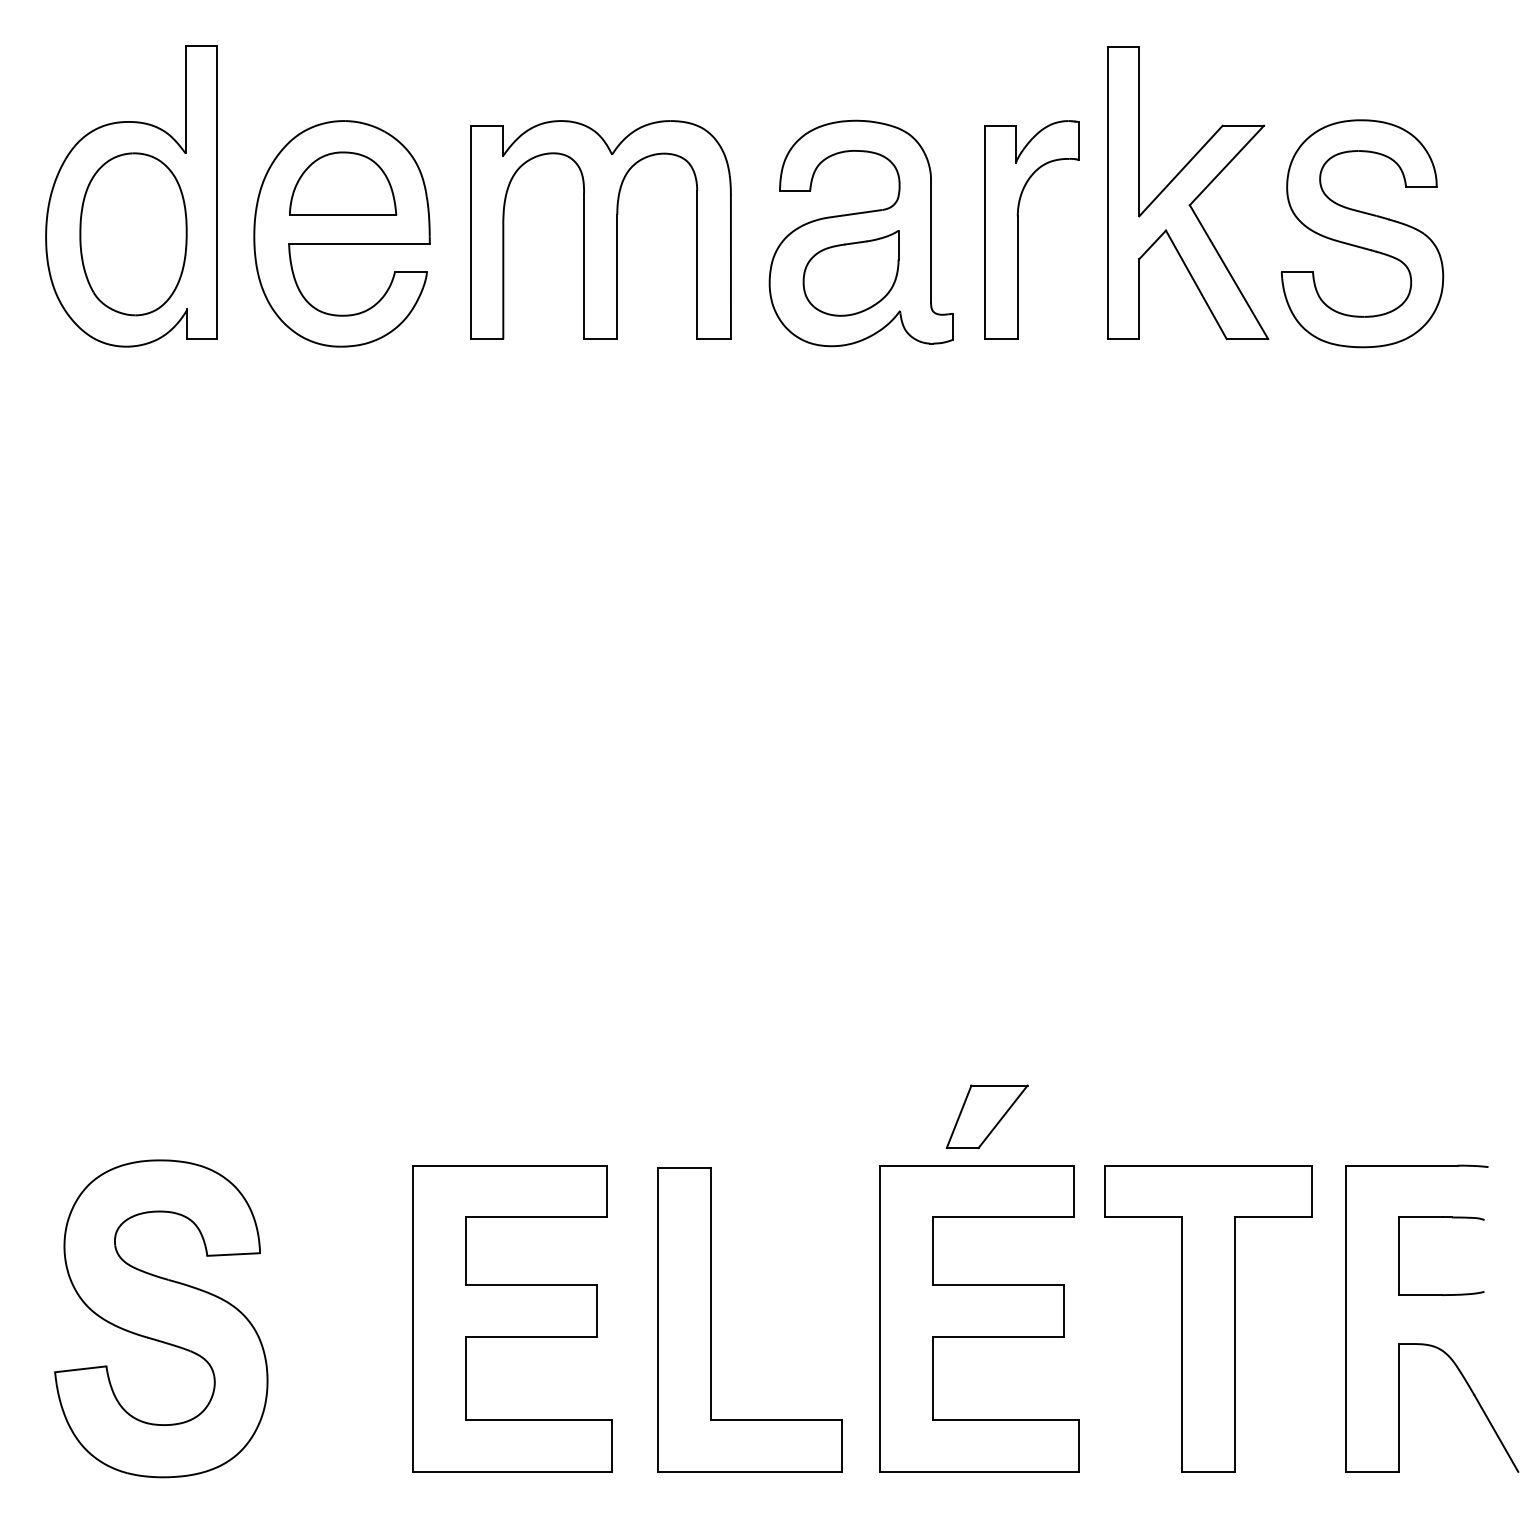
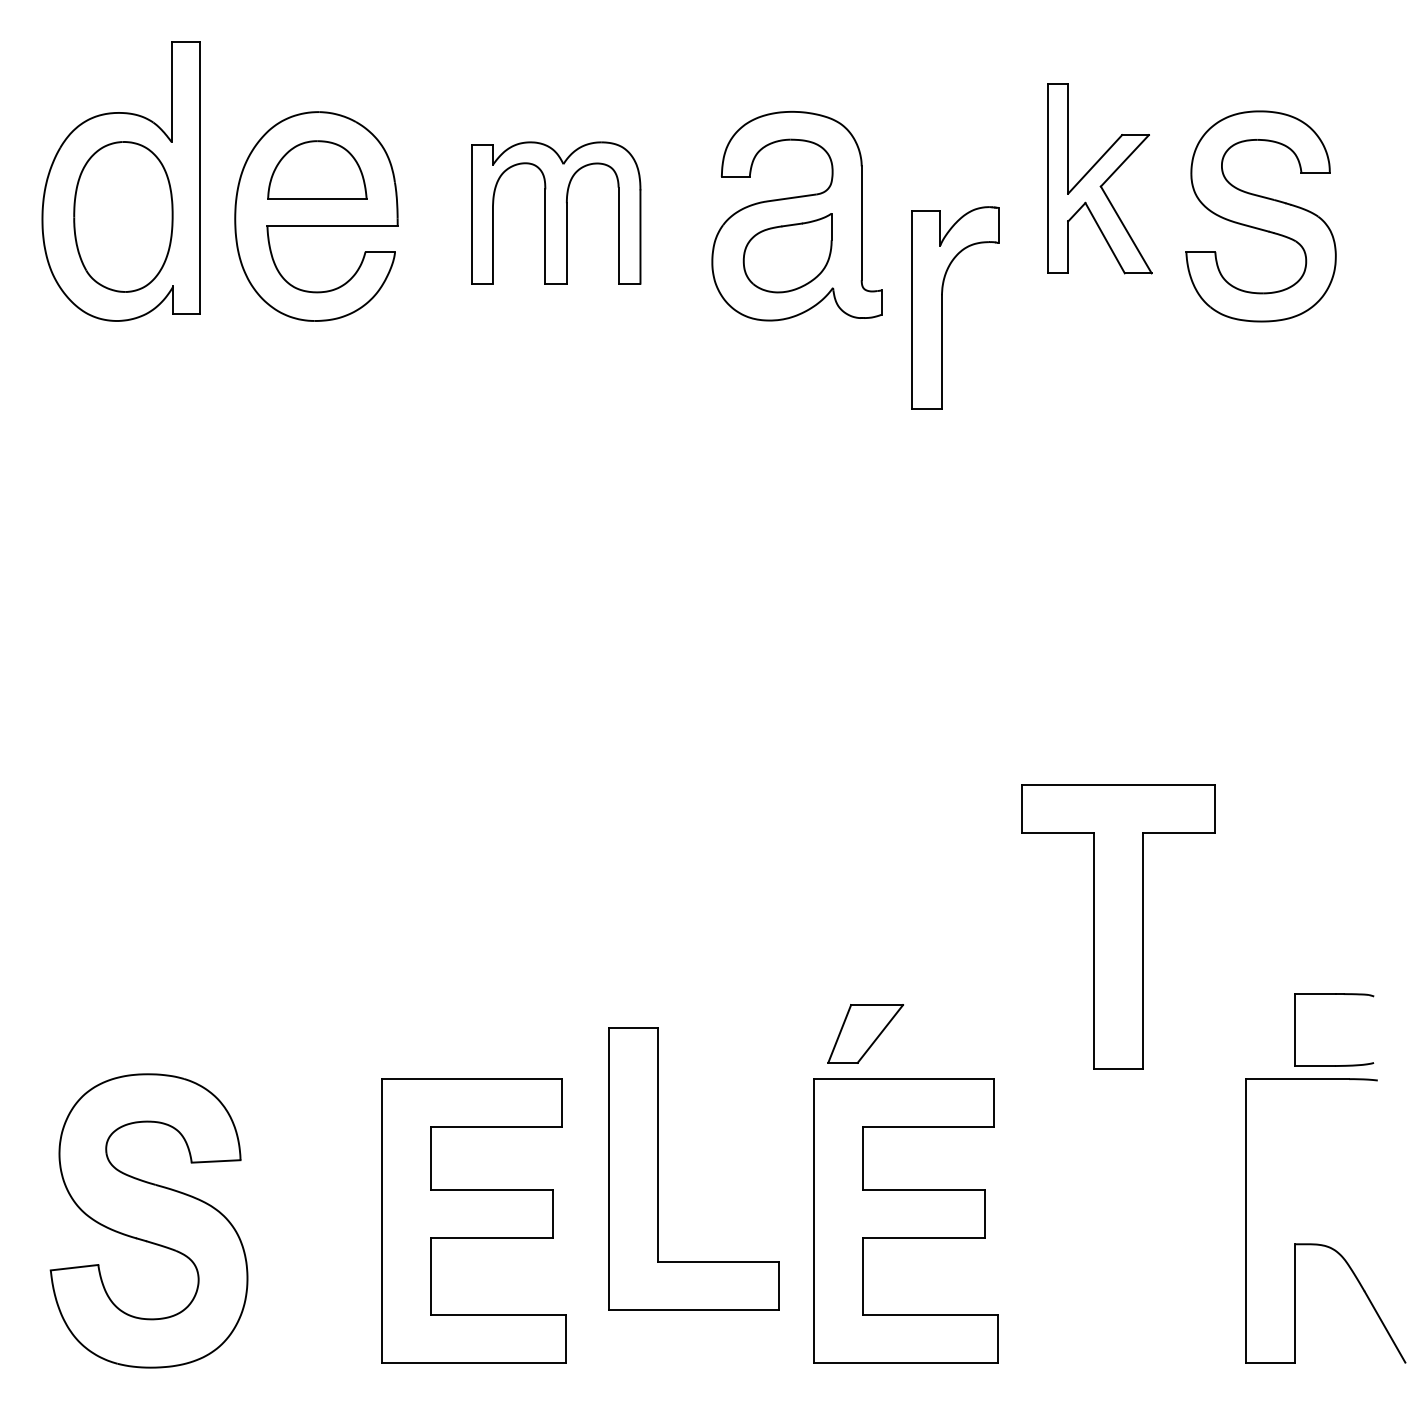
part: (1187, 192) -> (1099, 178), size x0.7
part: (601, 229) -> (556, 212), size x0.7
part: (1018, 229) -> (942, 307), moved
part: (986, 1116) -> (865, 1033), moved
part: (1441, 1217) -> (1334, 994), moved
part: (1208, 1318) -> (1118, 926), moved
part: (711, 1319) -> (658, 1168), moved

